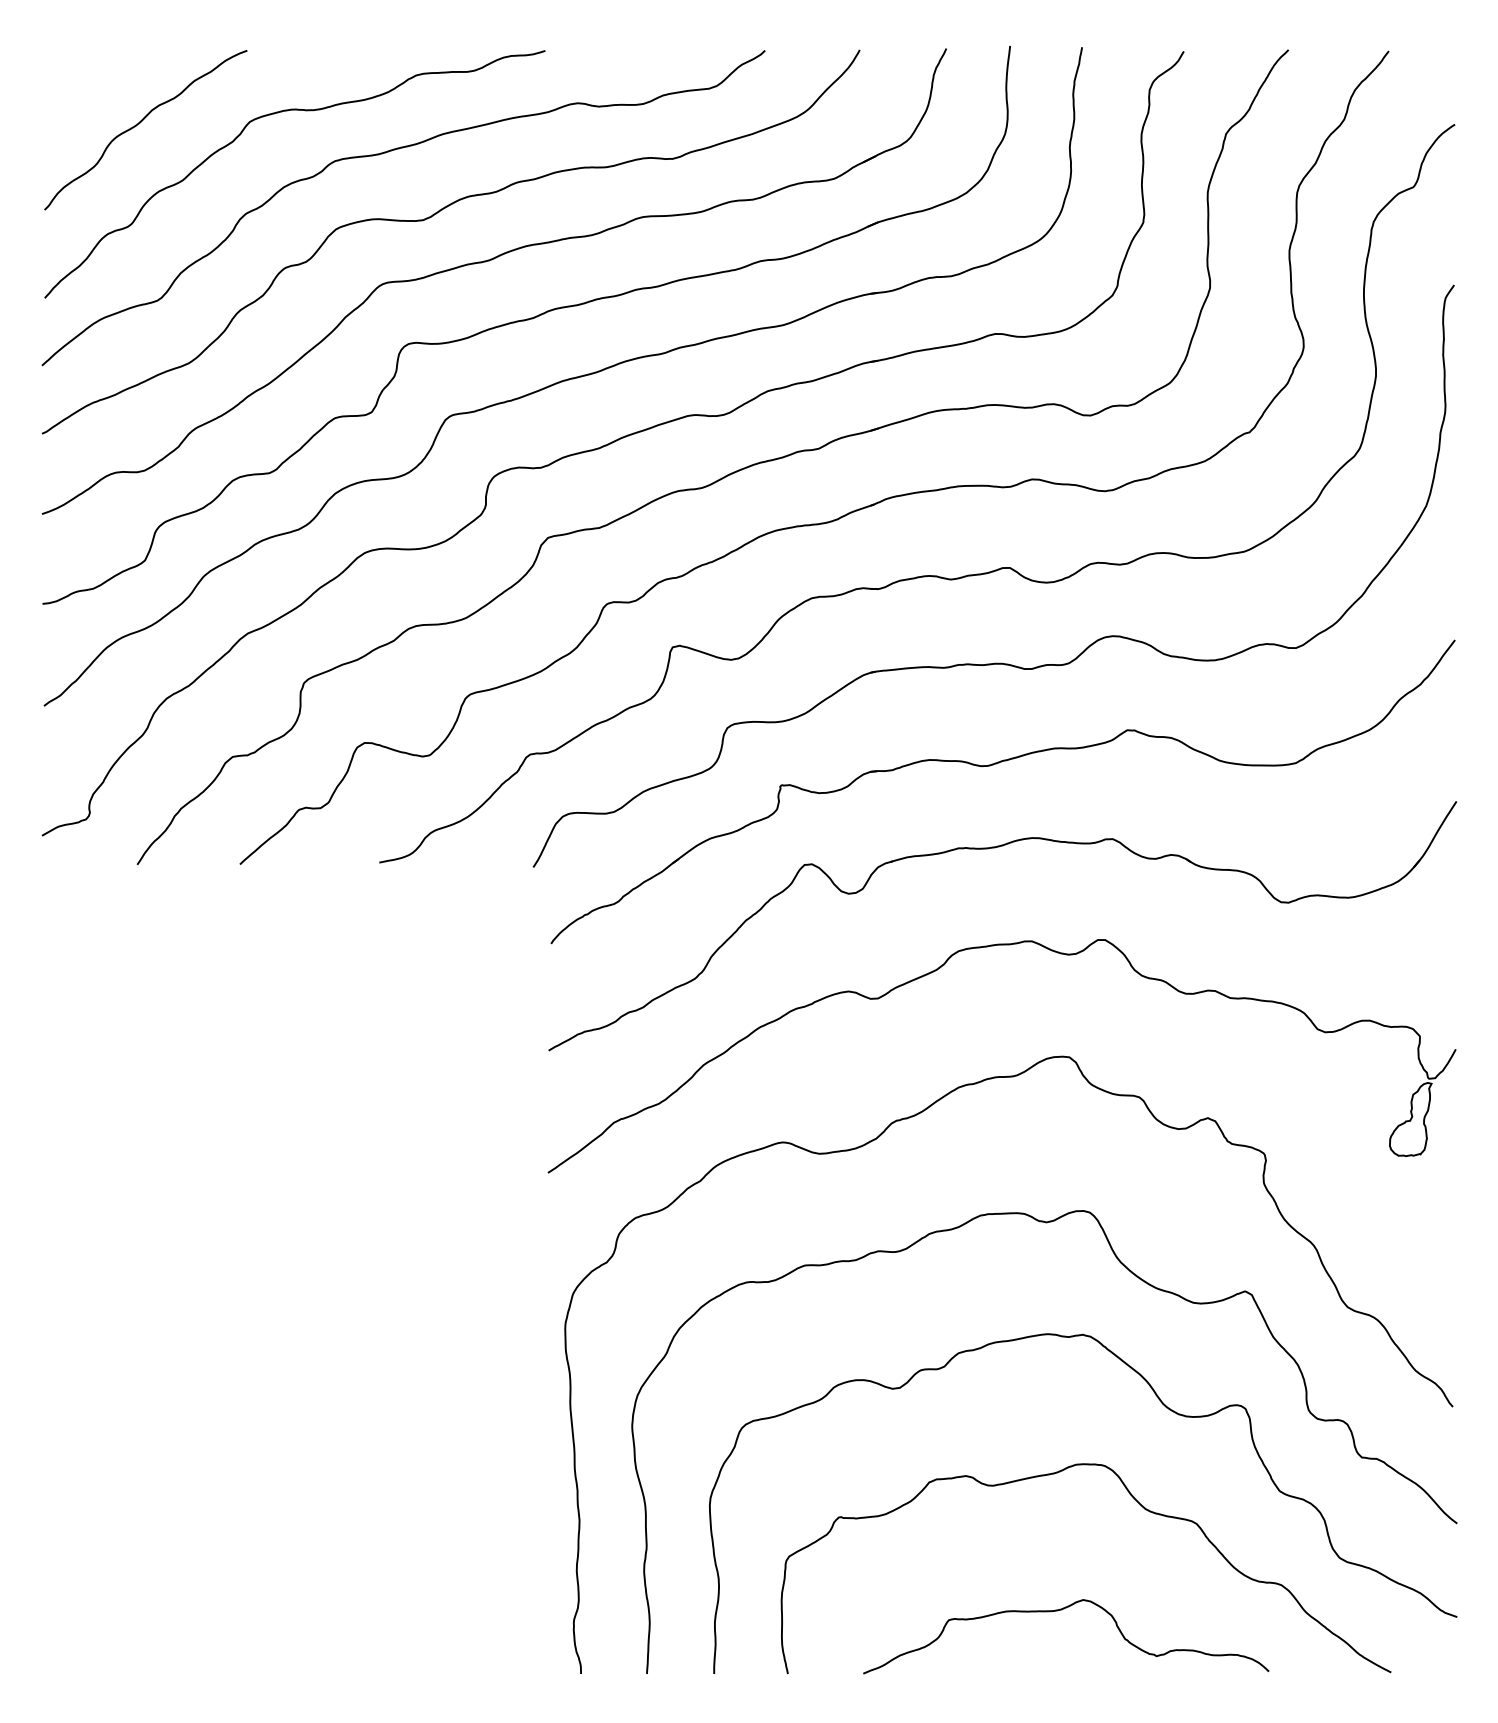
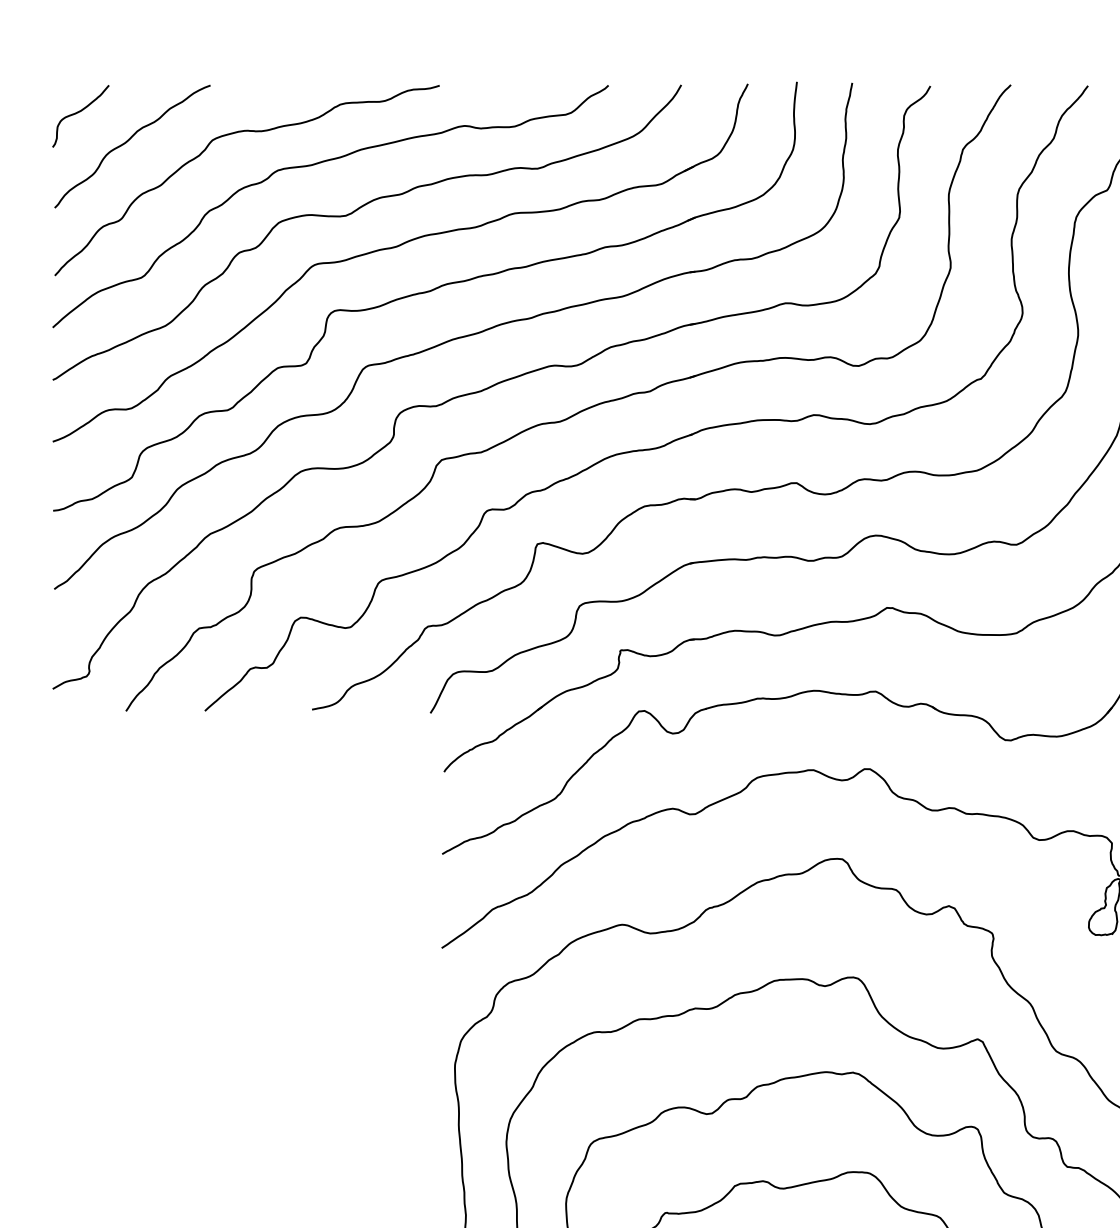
curve: (75, 86) -> (78, 113), added

